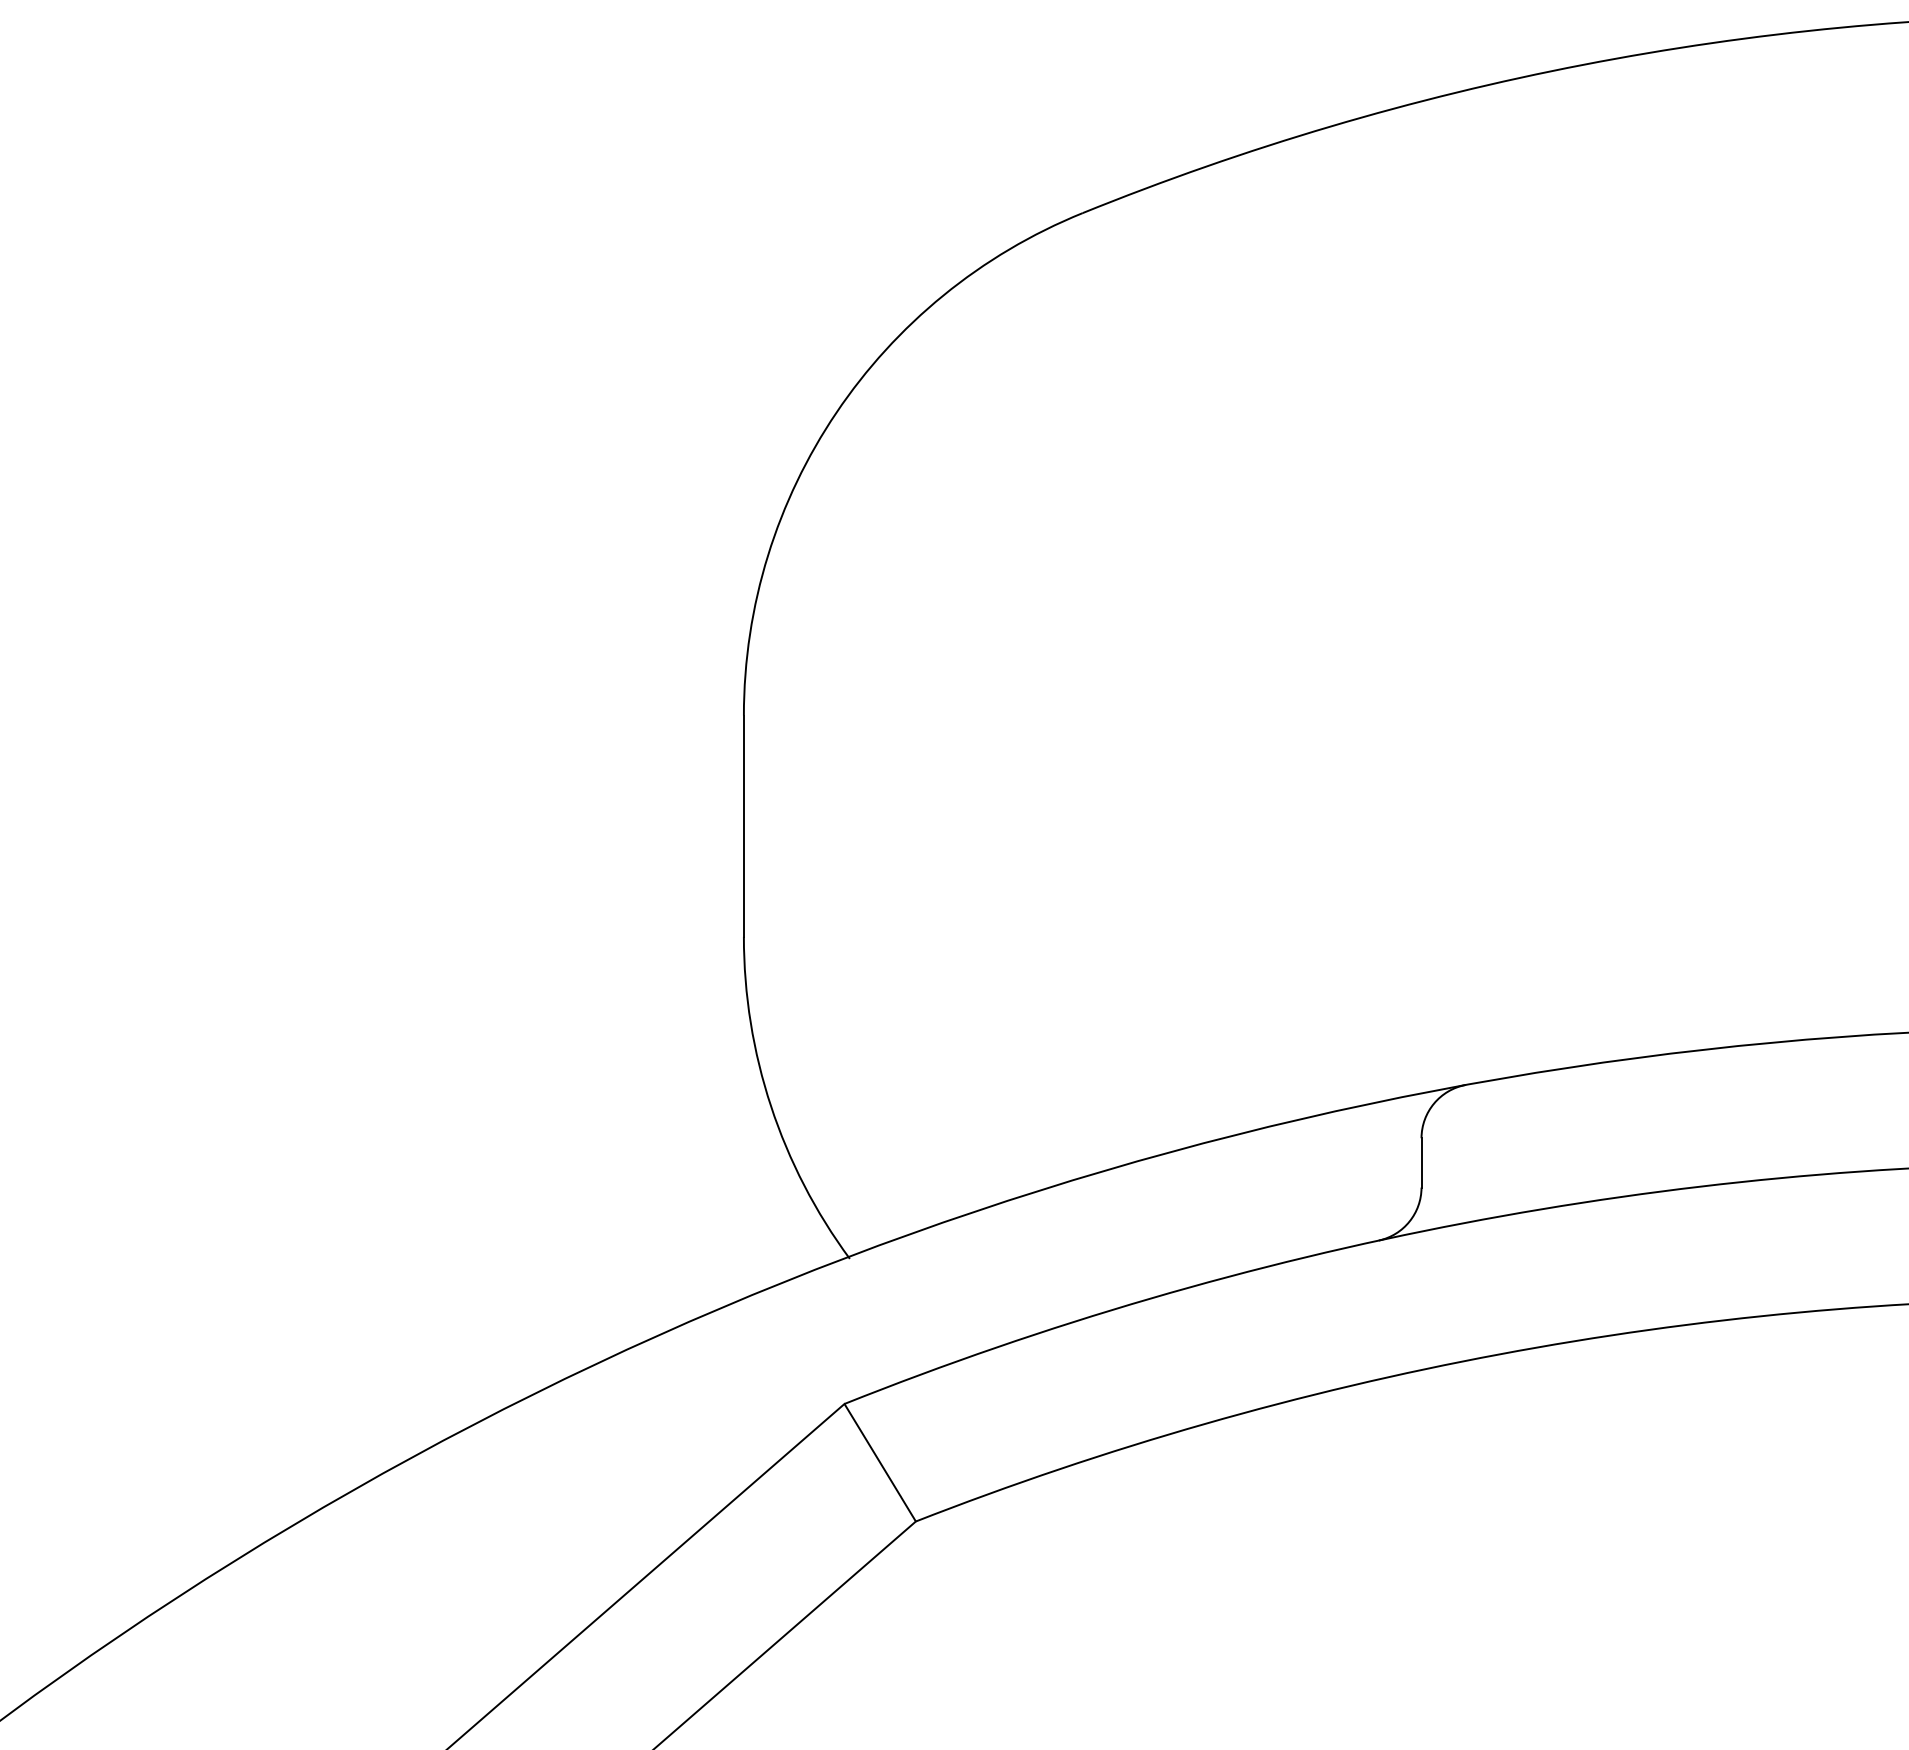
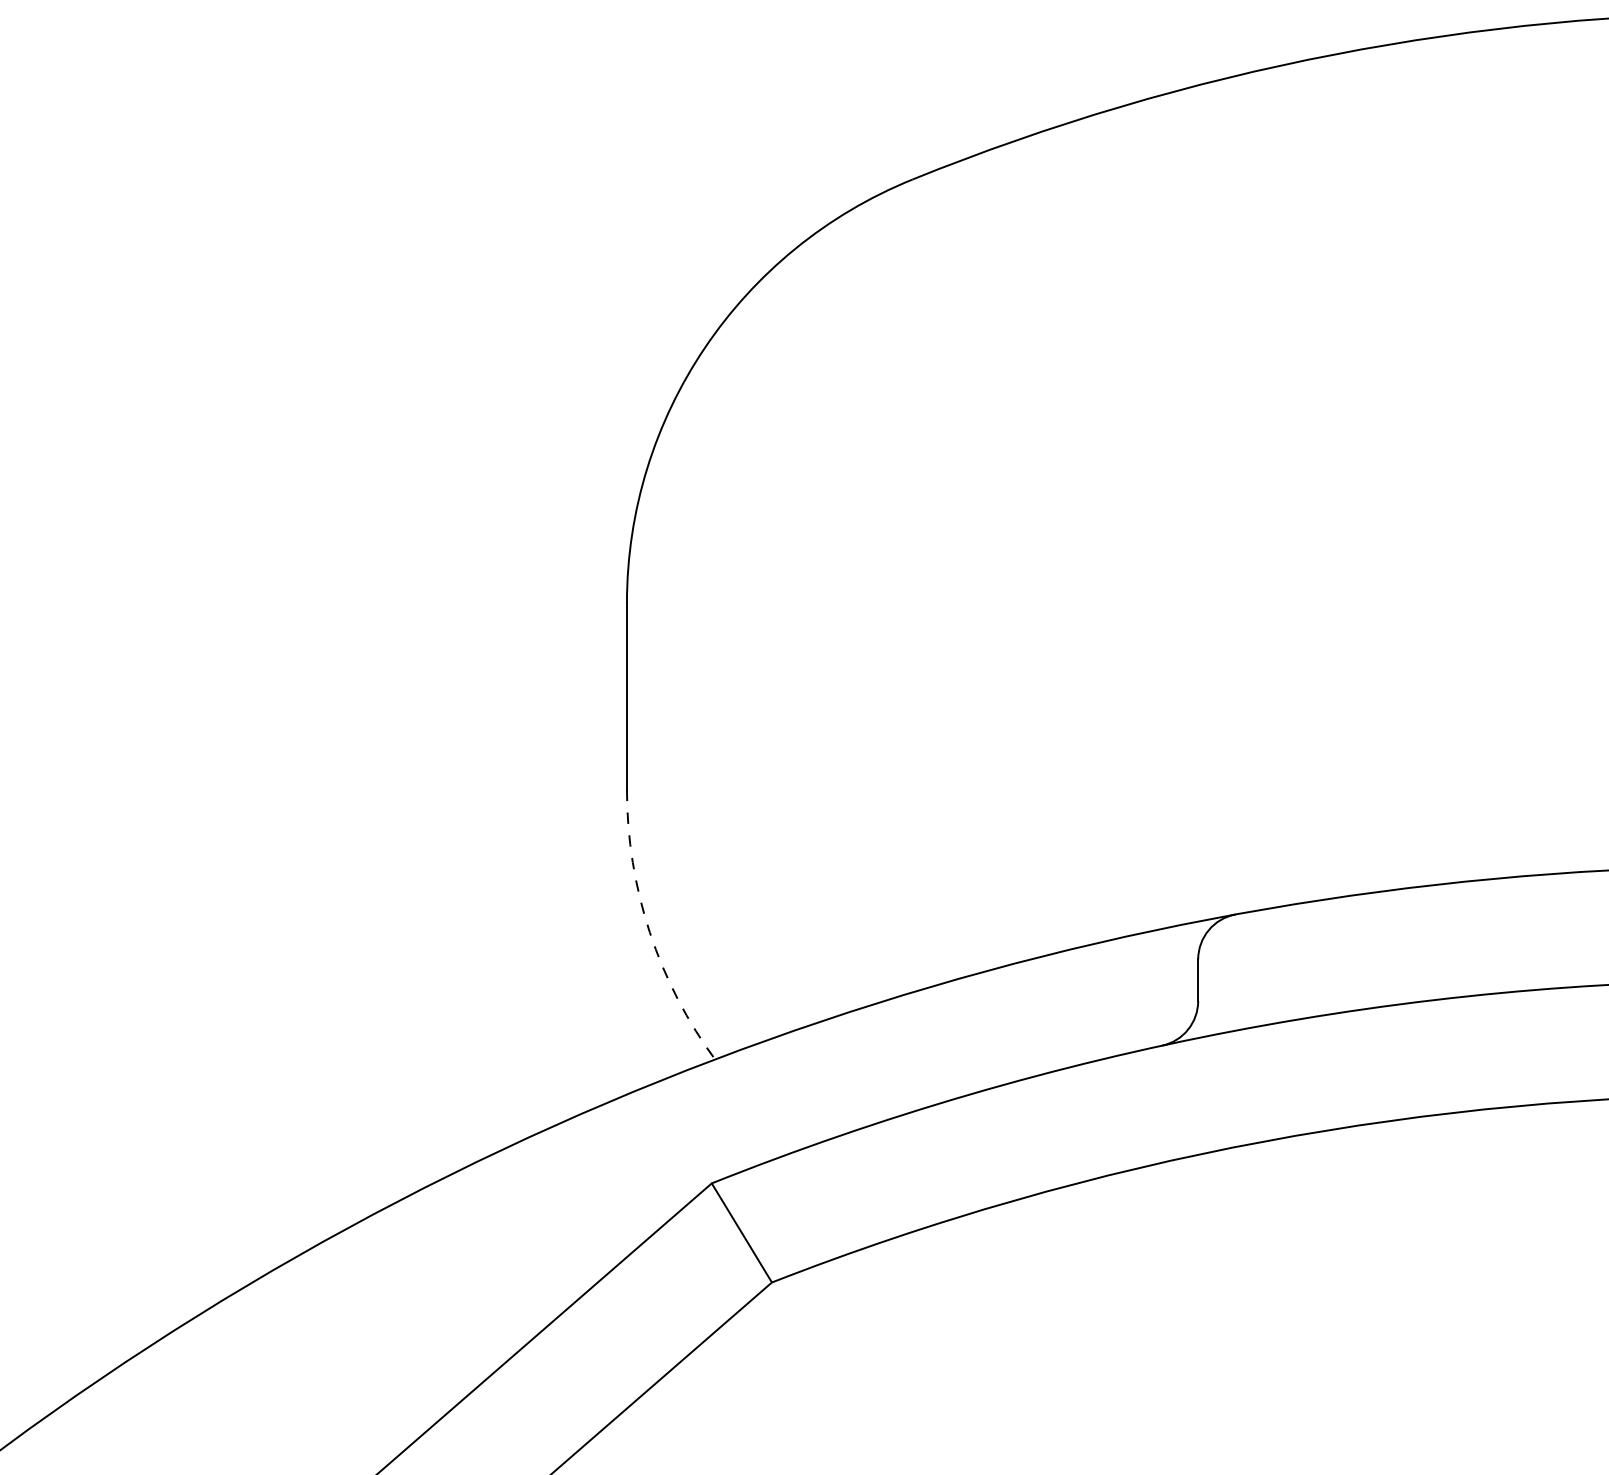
arc: (771, 1106) -> (650, 932), solid -> dashed

